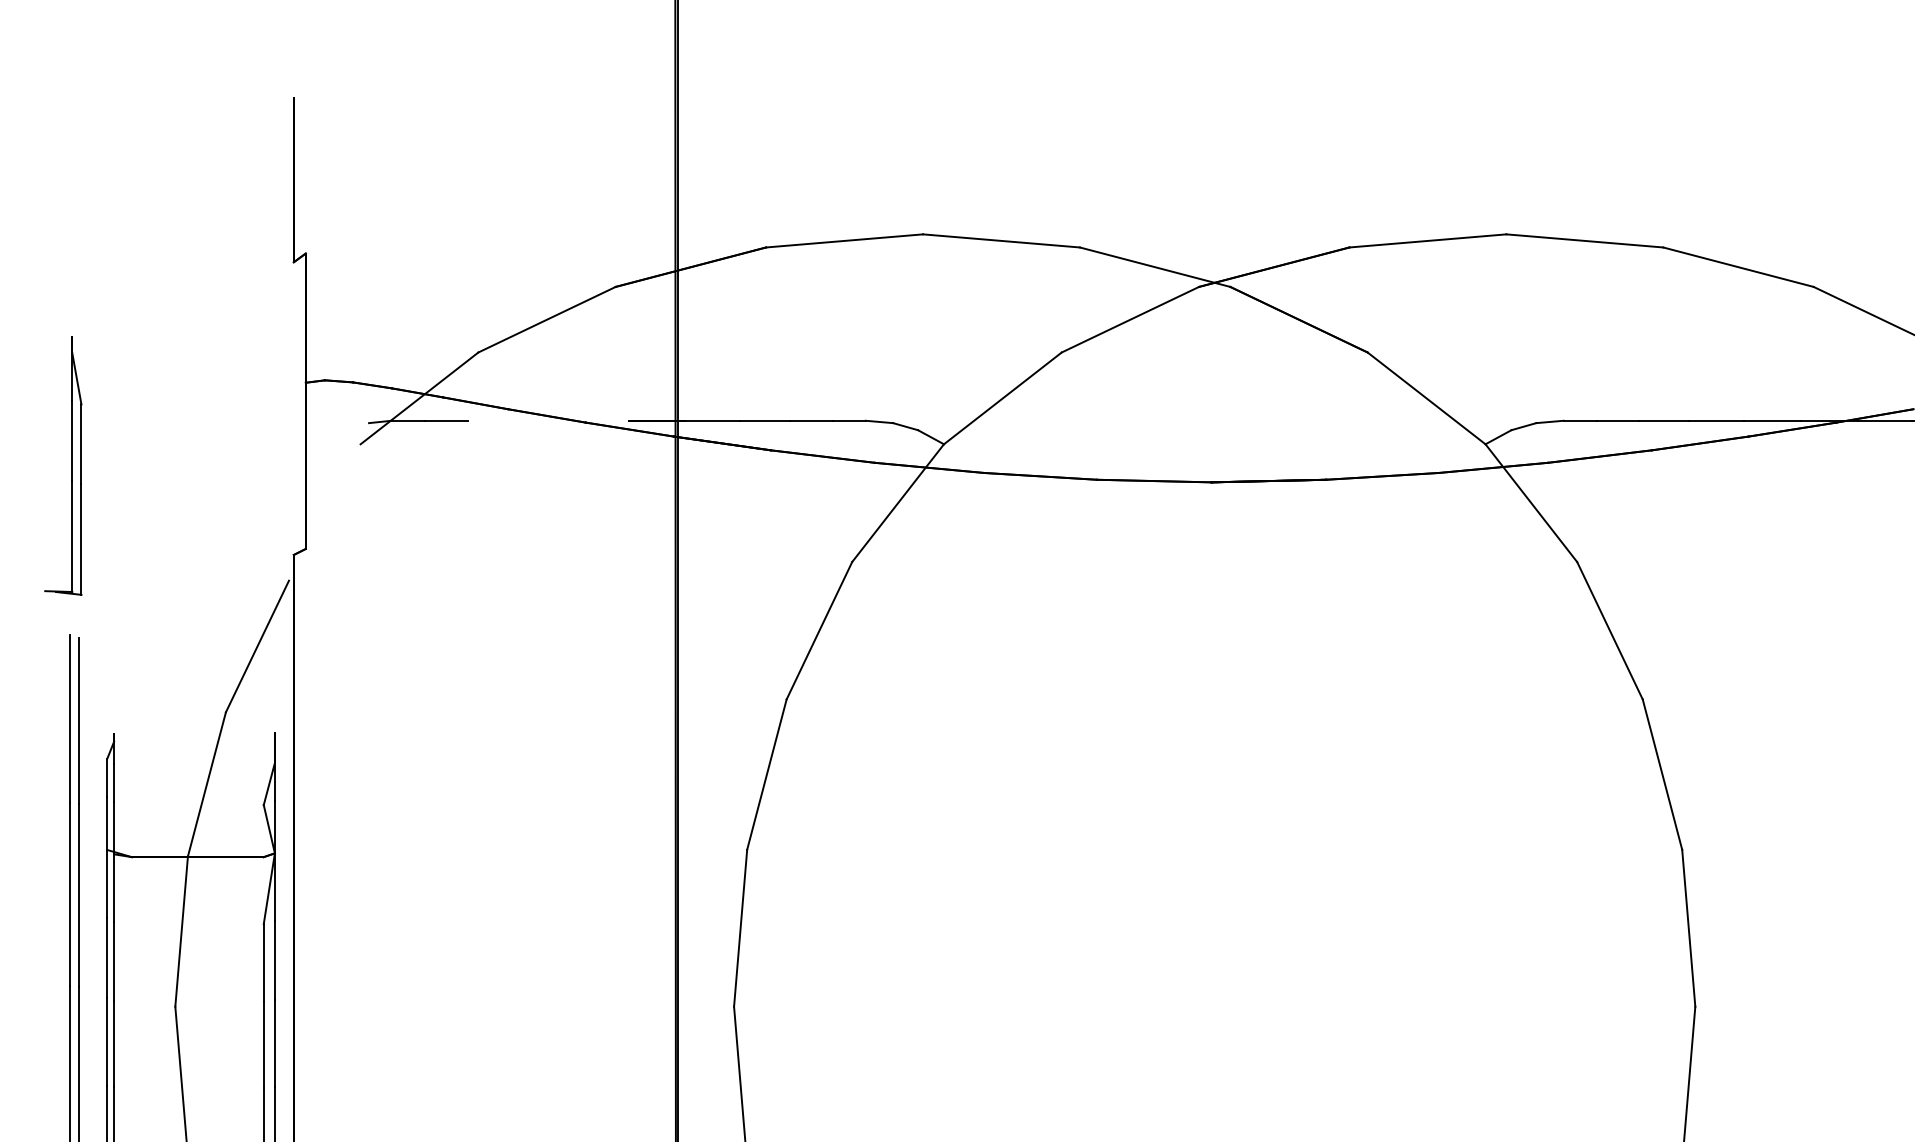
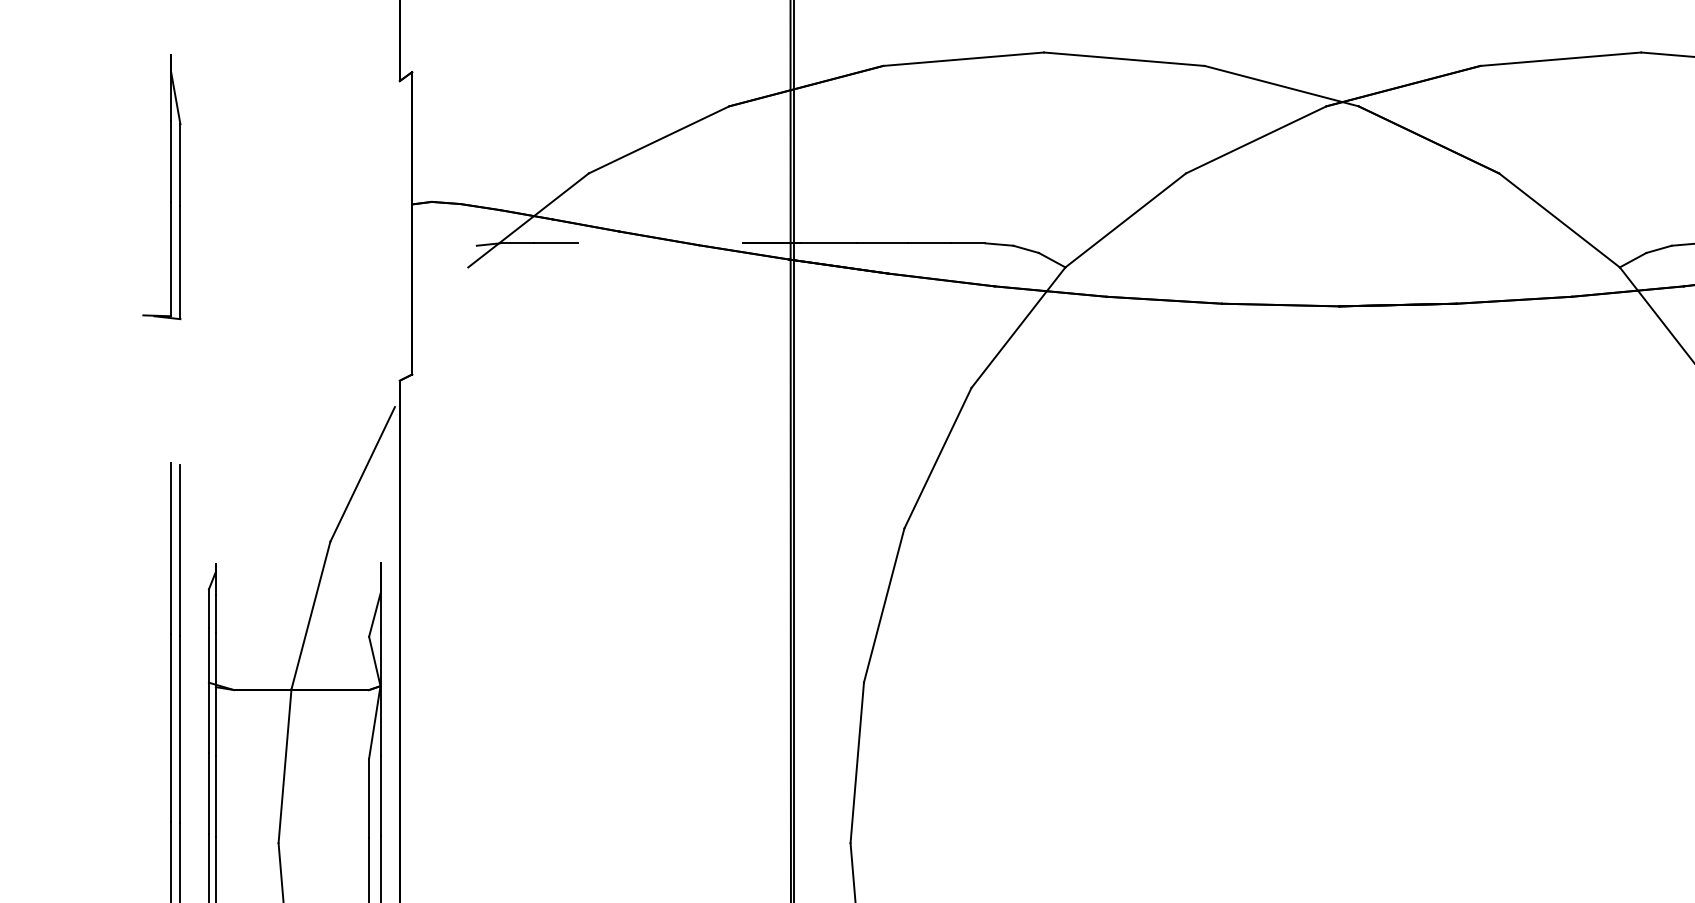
part: (71, 465) -> (170, 186), moved

